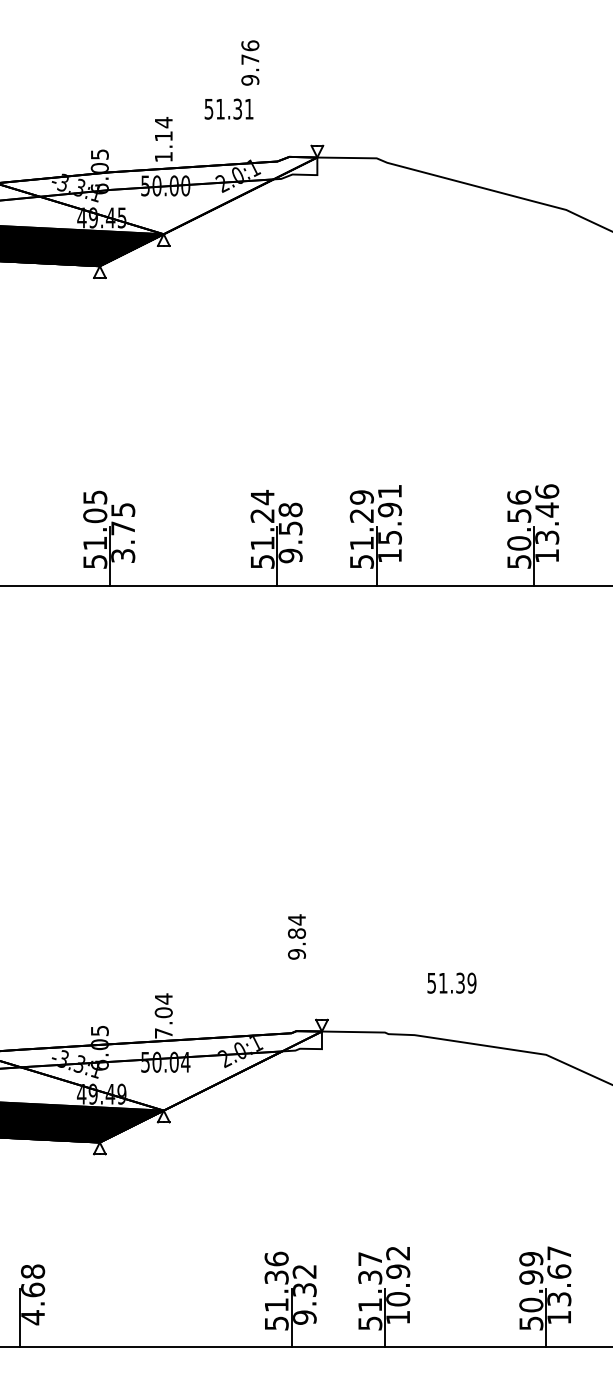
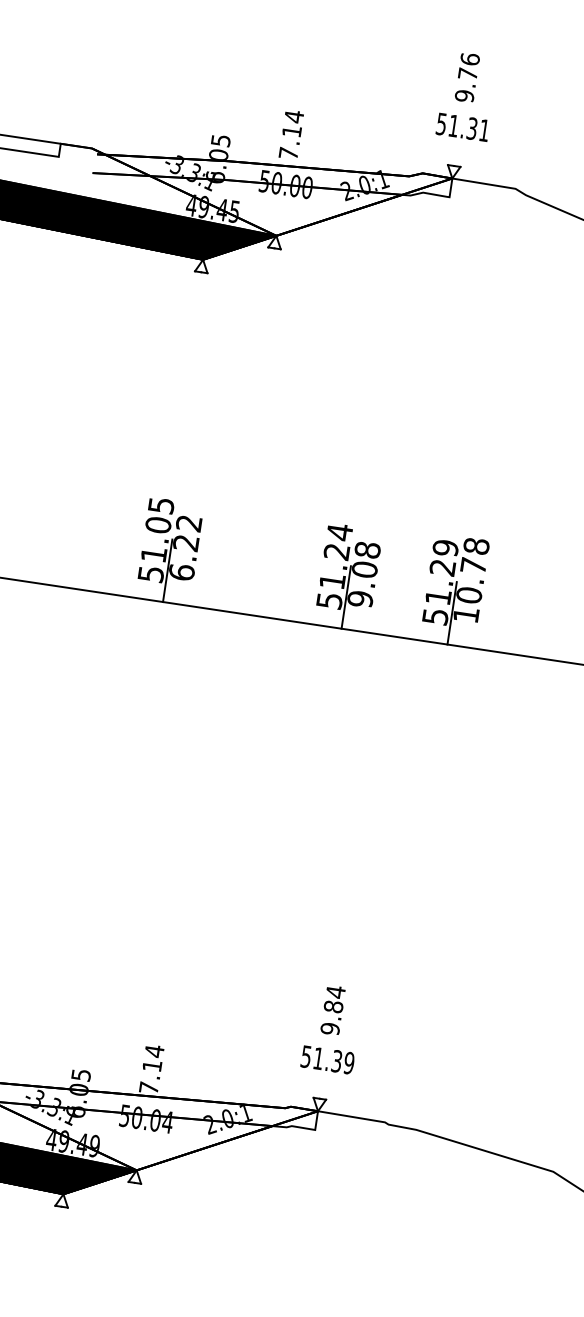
text: (250, 62) -> (467, 77), moved
text: (228, 108) -> (462, 126), moved
text: (163, 157) -> (288, 153), 1.14 -> 7.14
text: (389, 514) -> (472, 570), 15.91 -> 10.78
text: (290, 528) -> (364, 569), 9.58 -> 9.08
text: (123, 533) -> (185, 548), 3.75 -> 6.22
text: (296, 936) -> (332, 1009), moved
text: (451, 982) -> (327, 1059), moved
text: (163, 1012) -> (152, 1065), 7.04 -> 7.14

